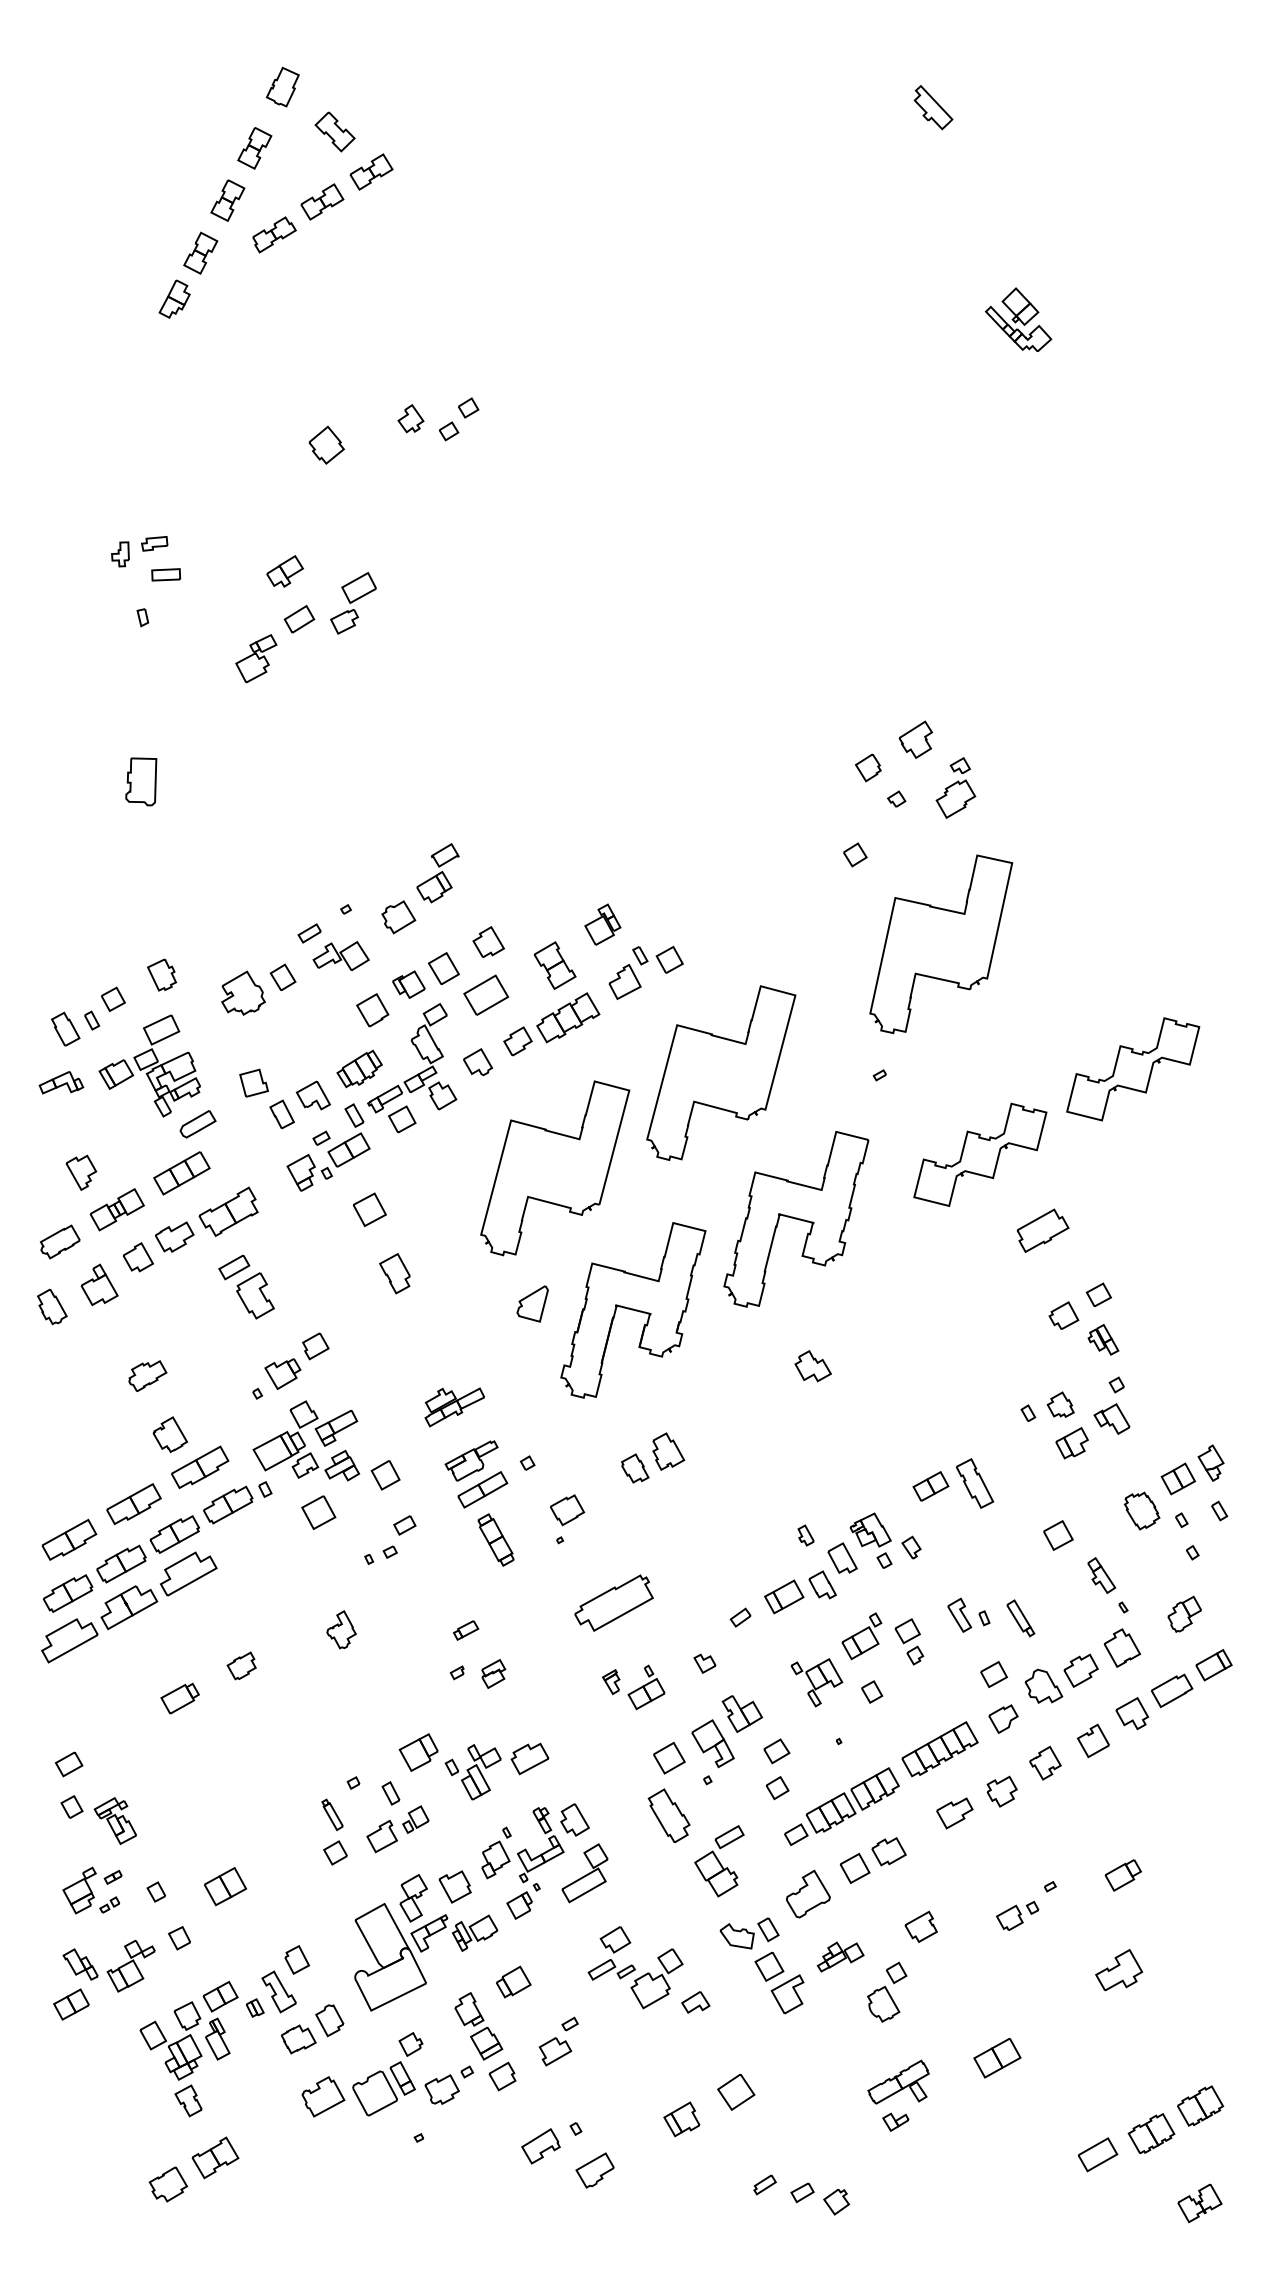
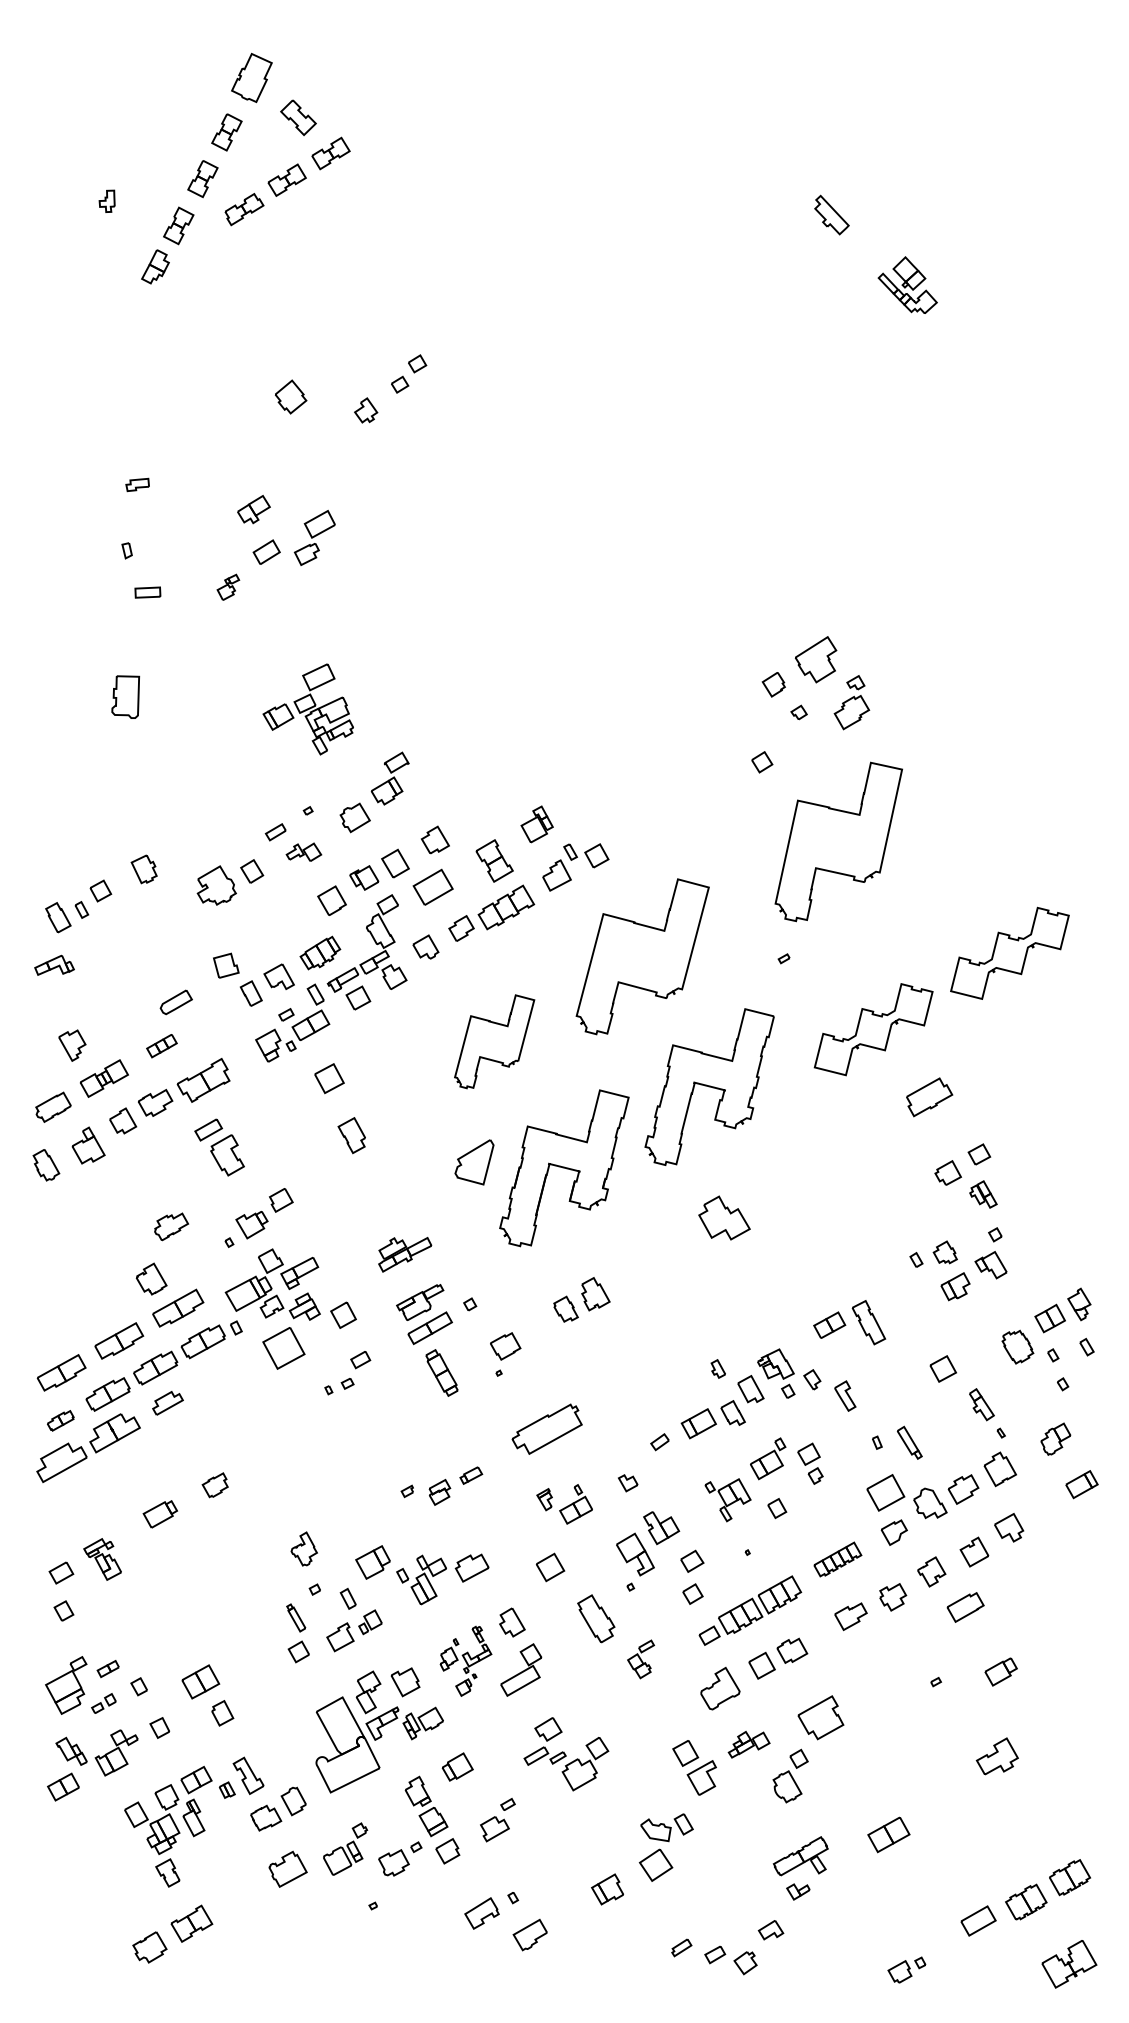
part: (282, 86) -> (251, 77), size x1.4
part: (933, 106) -> (831, 214), moved
part: (411, 418) -> (366, 410), moved
part: (119, 553) -> (106, 200), moved
part: (165, 574) -> (147, 592), moved
part: (256, 658) -> (228, 587), size x0.6
part: (916, 739) -> (816, 659), size x1.4
part: (340, 955) -> (303, 851), size x0.7
part: (148, 1066) -> (307, 709), moved
part: (554, 1168) -> (494, 1041), size x0.6
part: (181, 1172) -> (161, 1045), size x0.6
part: (532, 1303) -> (474, 1162), size x1.4
part: (812, 1365) -> (724, 1217), size x1.6
part: (147, 1375) -> (171, 1226), moved
part: (318, 1512) -> (283, 1348), size x1.4
part: (188, 1574) -> (167, 1403), size x0.6
part: (68, 1593) -> (60, 1420), size x0.6
part: (959, 1614) -> (845, 1395), moved
part: (340, 1629) -> (303, 1548), moved
part: (466, 1630) -> (471, 1475), moved
part: (993, 1674) -> (885, 1492), size x1.6
part: (1171, 1690) -> (965, 1607), moved
part: (939, 1749) -> (837, 1559), size x0.7
part: (669, 1758) -> (550, 1567), moved
part: (115, 1821) -> (102, 1559), moved
part: (718, 1861) -> (640, 1659), size x0.6
part: (522, 1863) -> (465, 1661), size x0.7
part: (91, 1890) -> (81, 1685), size x1.4
part: (1017, 1915) -> (906, 1969), moved
part: (920, 1926) -> (820, 1717), size x1.6
part: (749, 1933) -> (666, 1827), moved
part: (296, 1960) -> (222, 1713), moved
part: (695, 2002) -> (770, 1930), moved
part: (387, 2073) -> (345, 1848), size x0.7
part: (1200, 2203) -> (1069, 1964), size x1.4

